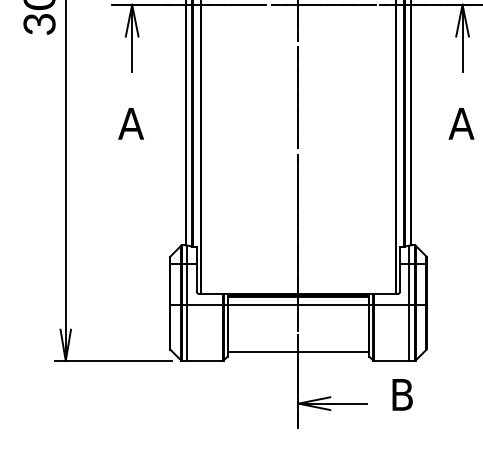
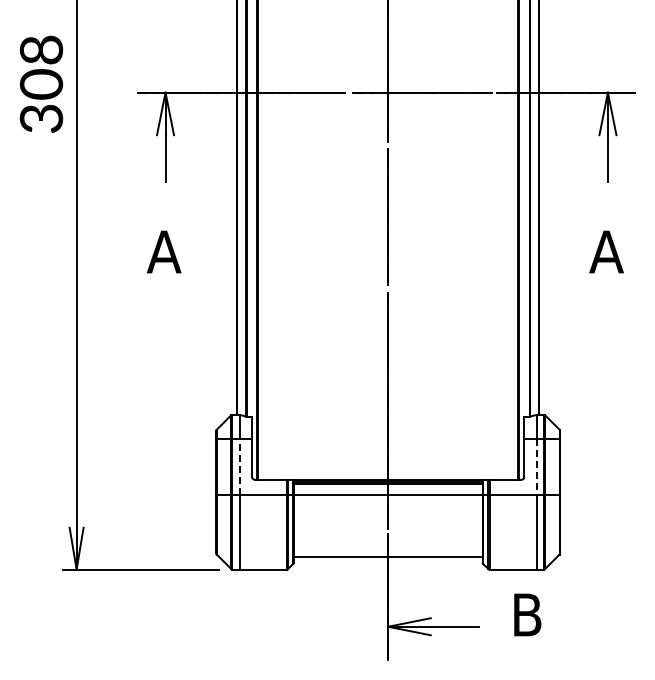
line: (187, 284) -> (239, 467), solid -> dashed
line: (409, 284) -> (536, 467), solid -> dashed

